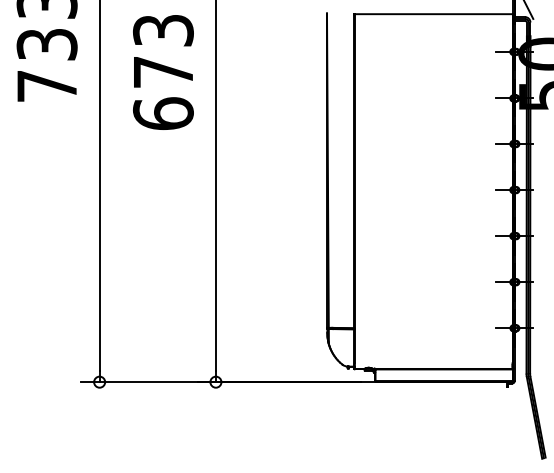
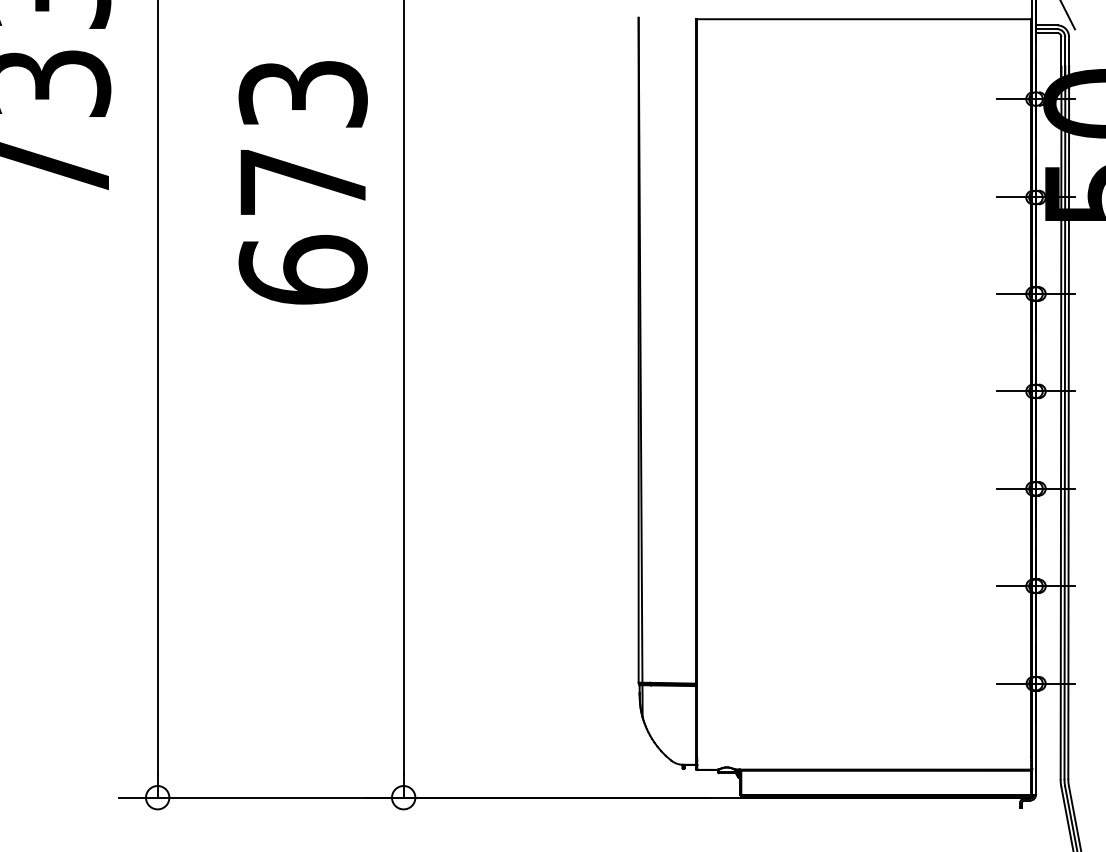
text: (163, 72) -> (303, 182), moved

